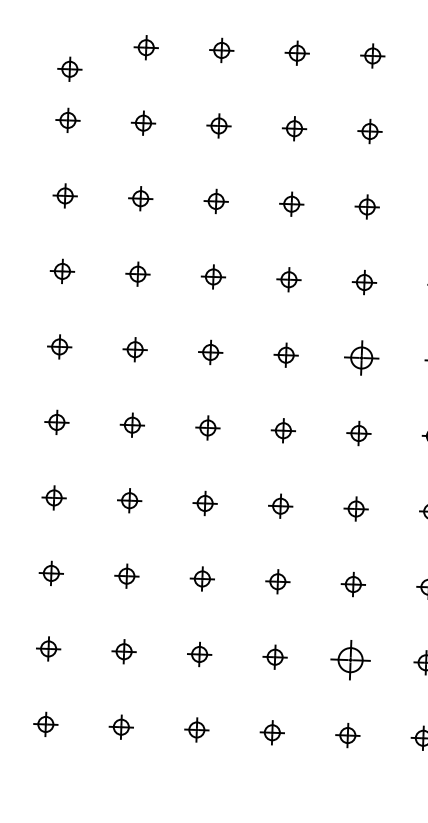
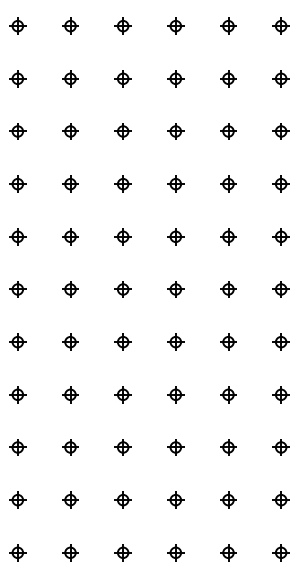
part: (69, 68) -> (17, 78), moved
part: (361, 358) -> (228, 289), size x0.71
part: (350, 659) -> (228, 499), size x0.62

